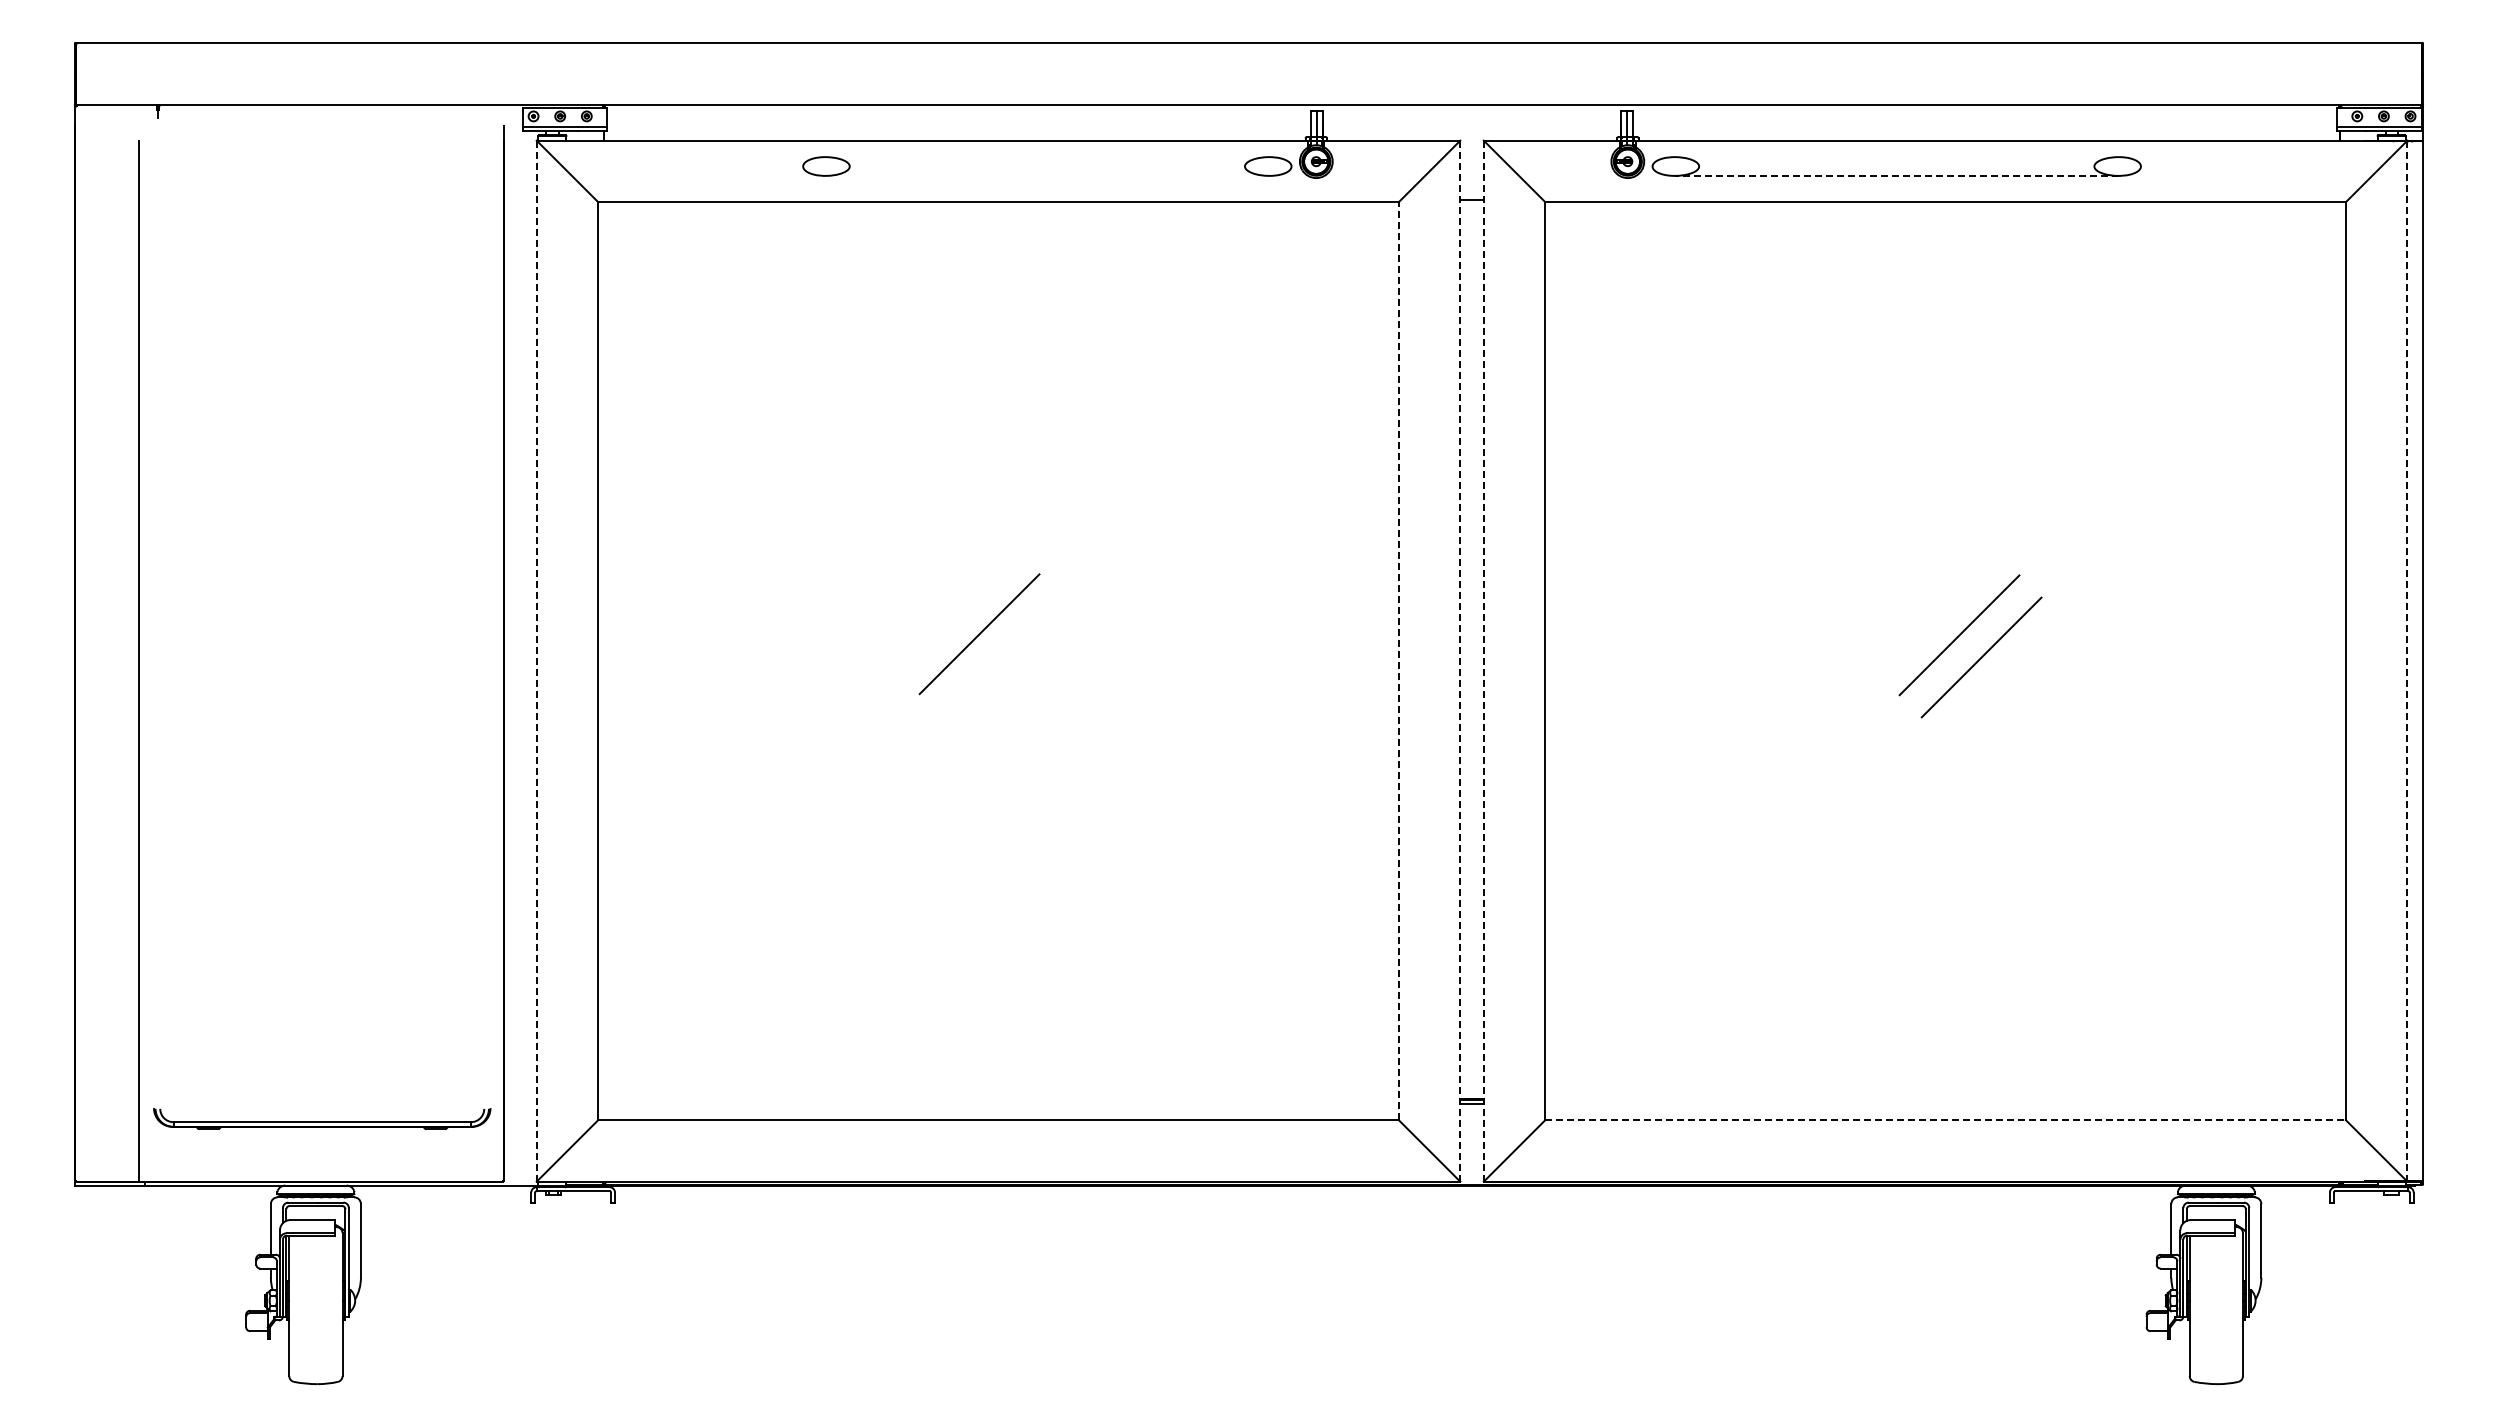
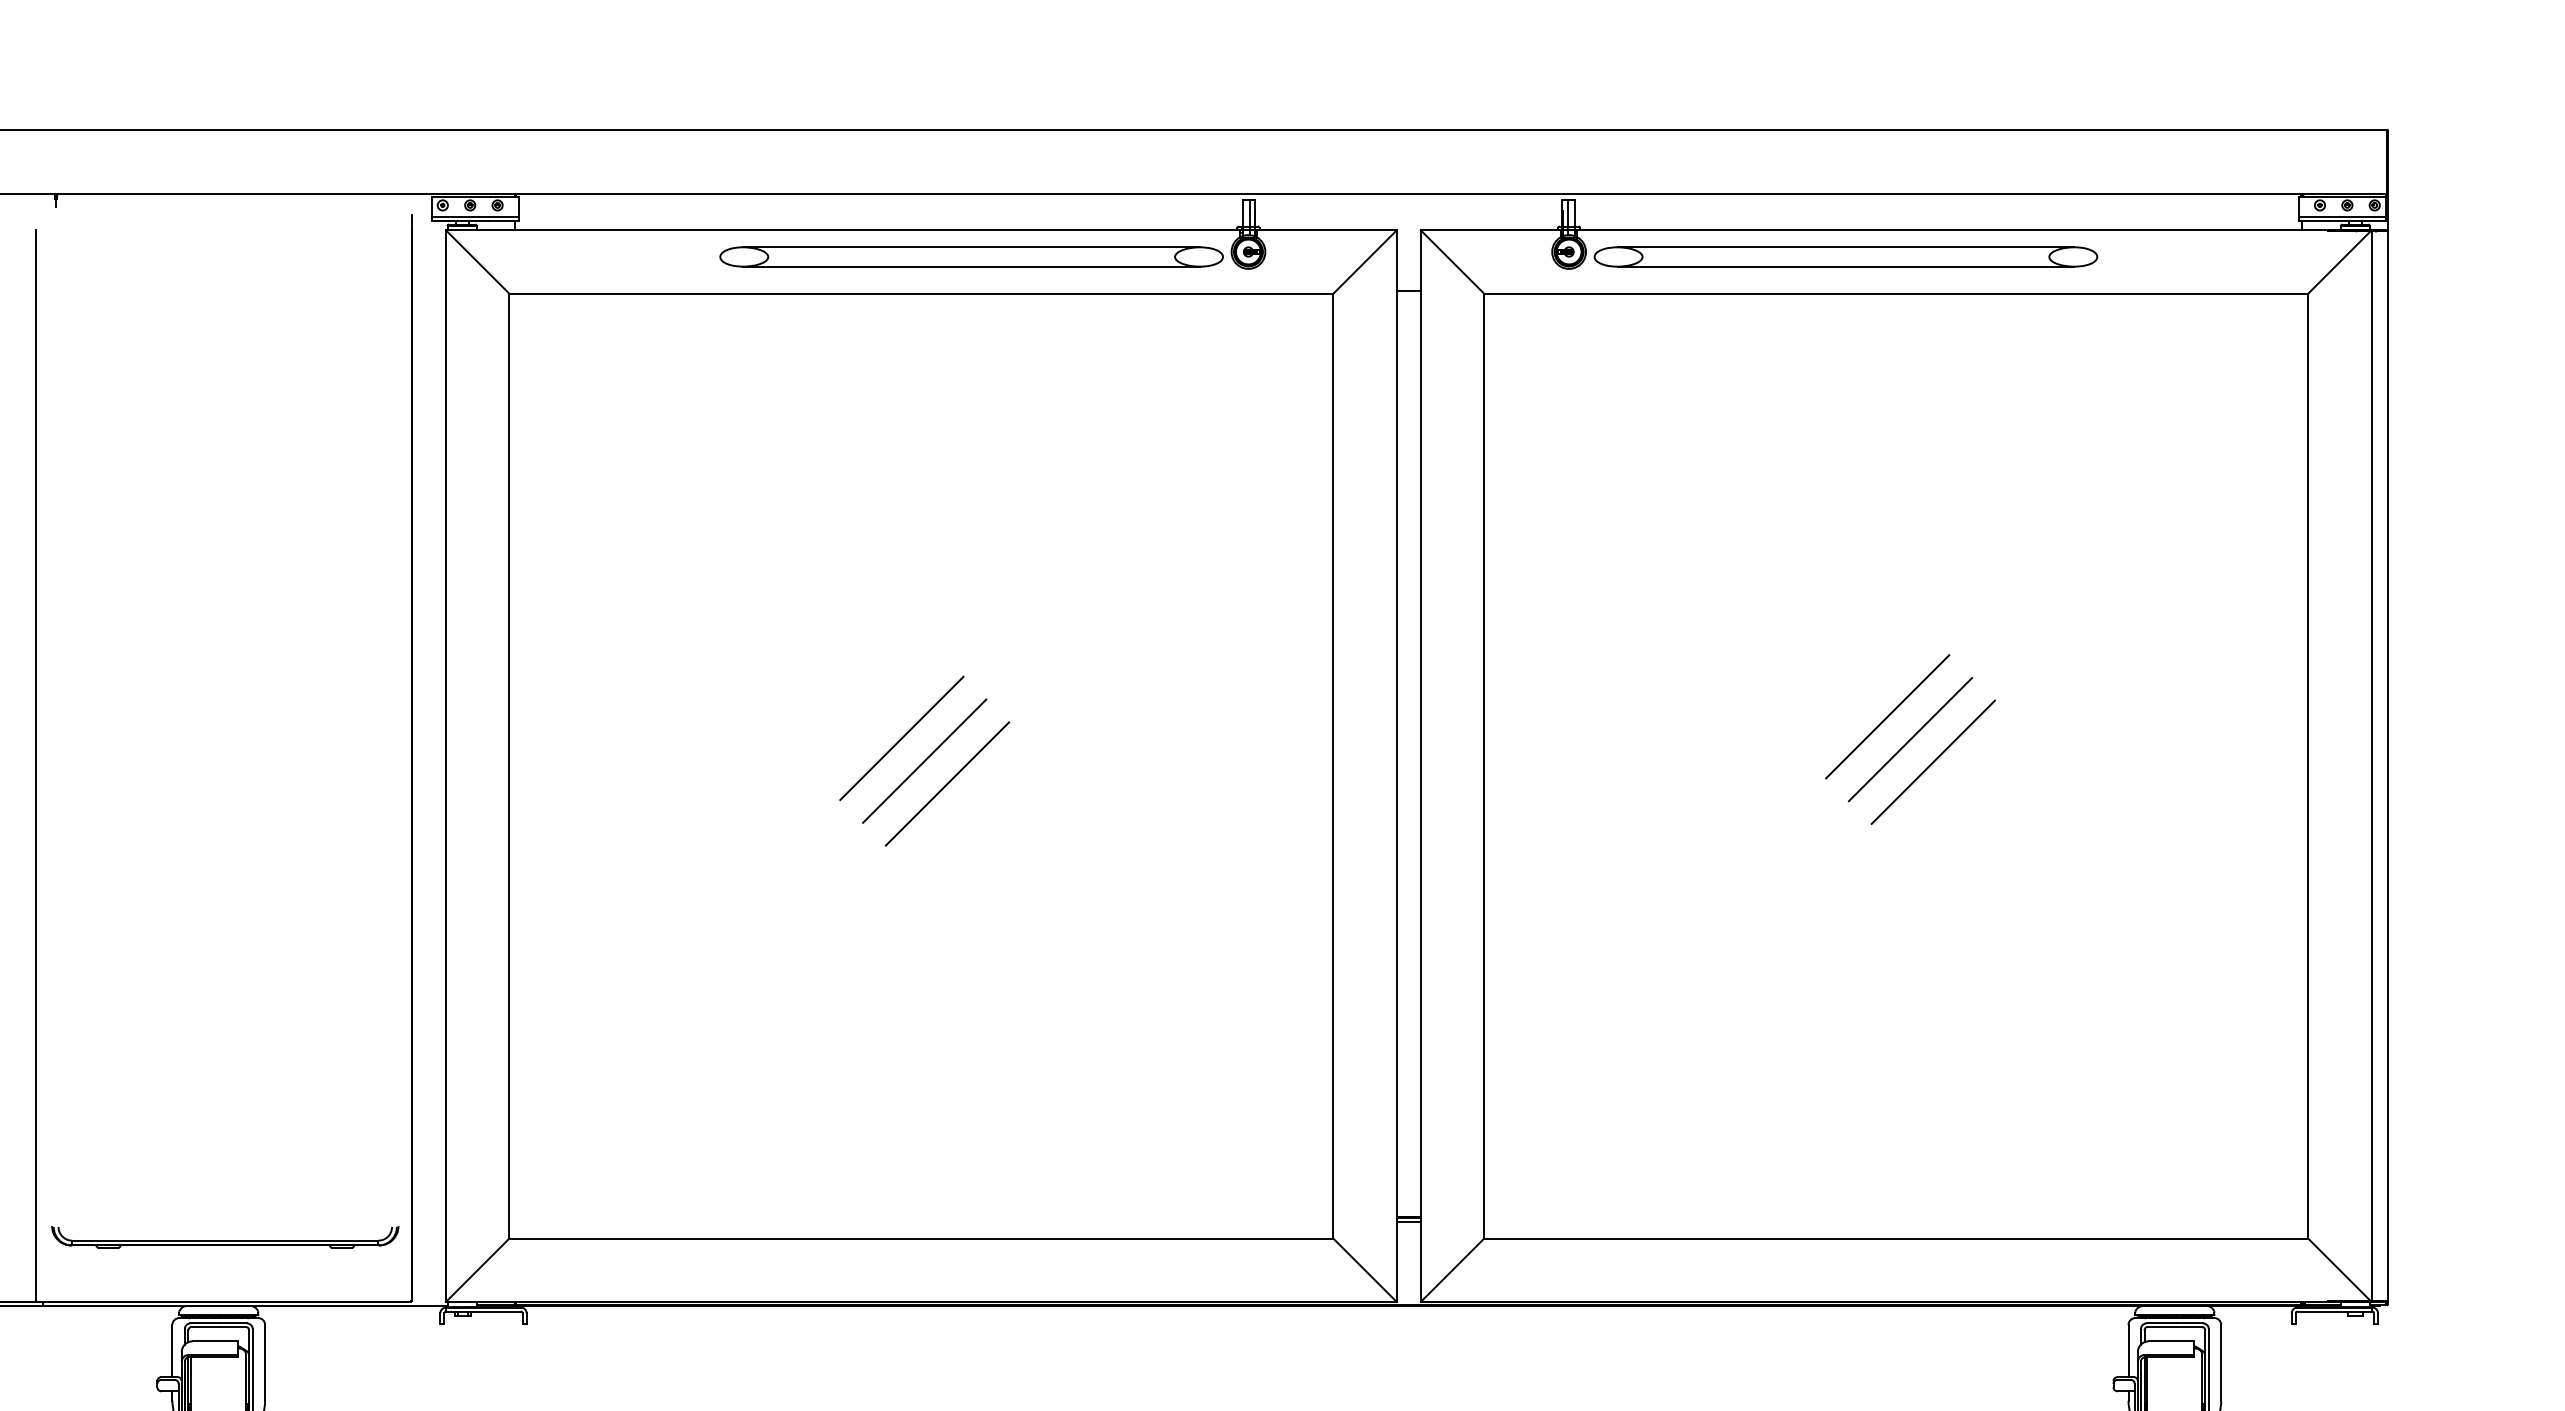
line: (1047, 157) -> (971, 247), added
line: (1896, 157) -> (1845, 247), added
line: (1047, 175) -> (971, 266), added
line: (1896, 175) -> (1845, 266), dashed -> solid
line: (1937, 613) -> (1887, 717), added
line: (1001, 656) -> (924, 761), added
line: (536, 660) -> (445, 765), dashed -> solid
line: (1460, 660) -> (1396, 765), dashed -> solid
line: (1483, 660) -> (1420, 765), dashed -> solid
line: (2407, 660) -> (2371, 765), dashed -> solid
line: (1398, 661) -> (1333, 766), dashed -> solid
line: (1023, 678) -> (947, 783), added
line: (1946, 1120) -> (1897, 1238), dashed -> solid

